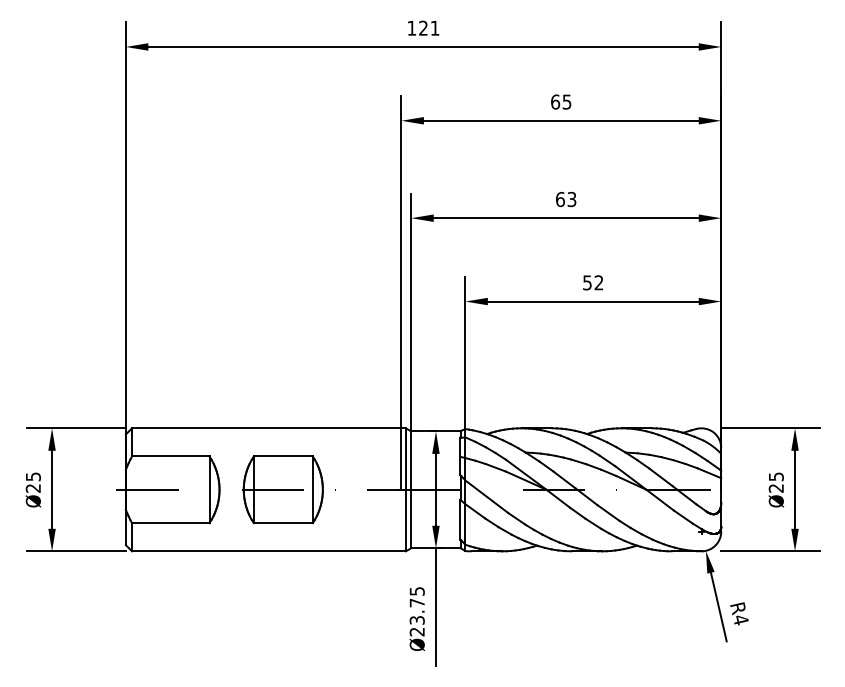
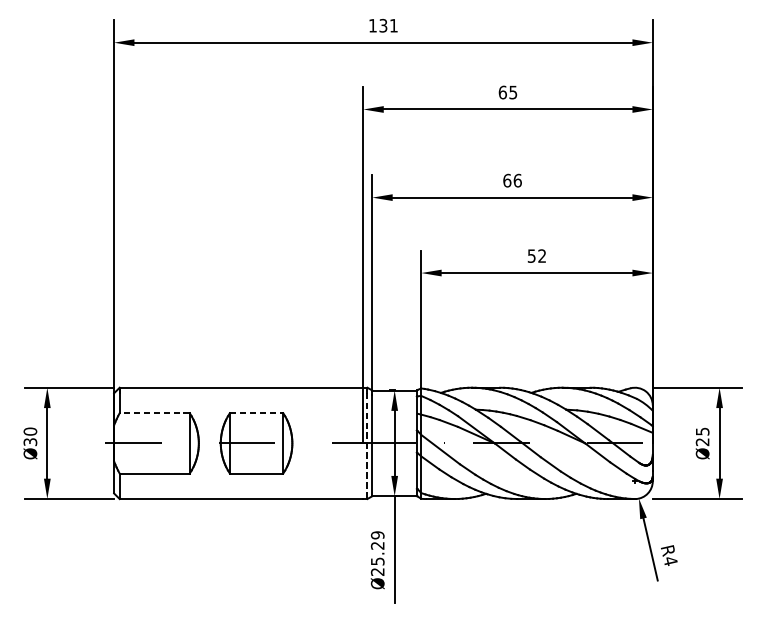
text: (423, 28) -> (383, 25), 121 -> 131
text: (571, 199) -> (517, 180), 63 -> 66
line: (170, 456) -> (154, 413), solid -> dashed
line: (283, 456) -> (256, 413), solid -> dashed
text: (32, 482) -> (29, 436), Ø25 -> Ø30
line: (405, 492) -> (367, 445), solid -> dashed
text: (416, 605) -> (377, 548), Ø23.75 -> Ø25.29

